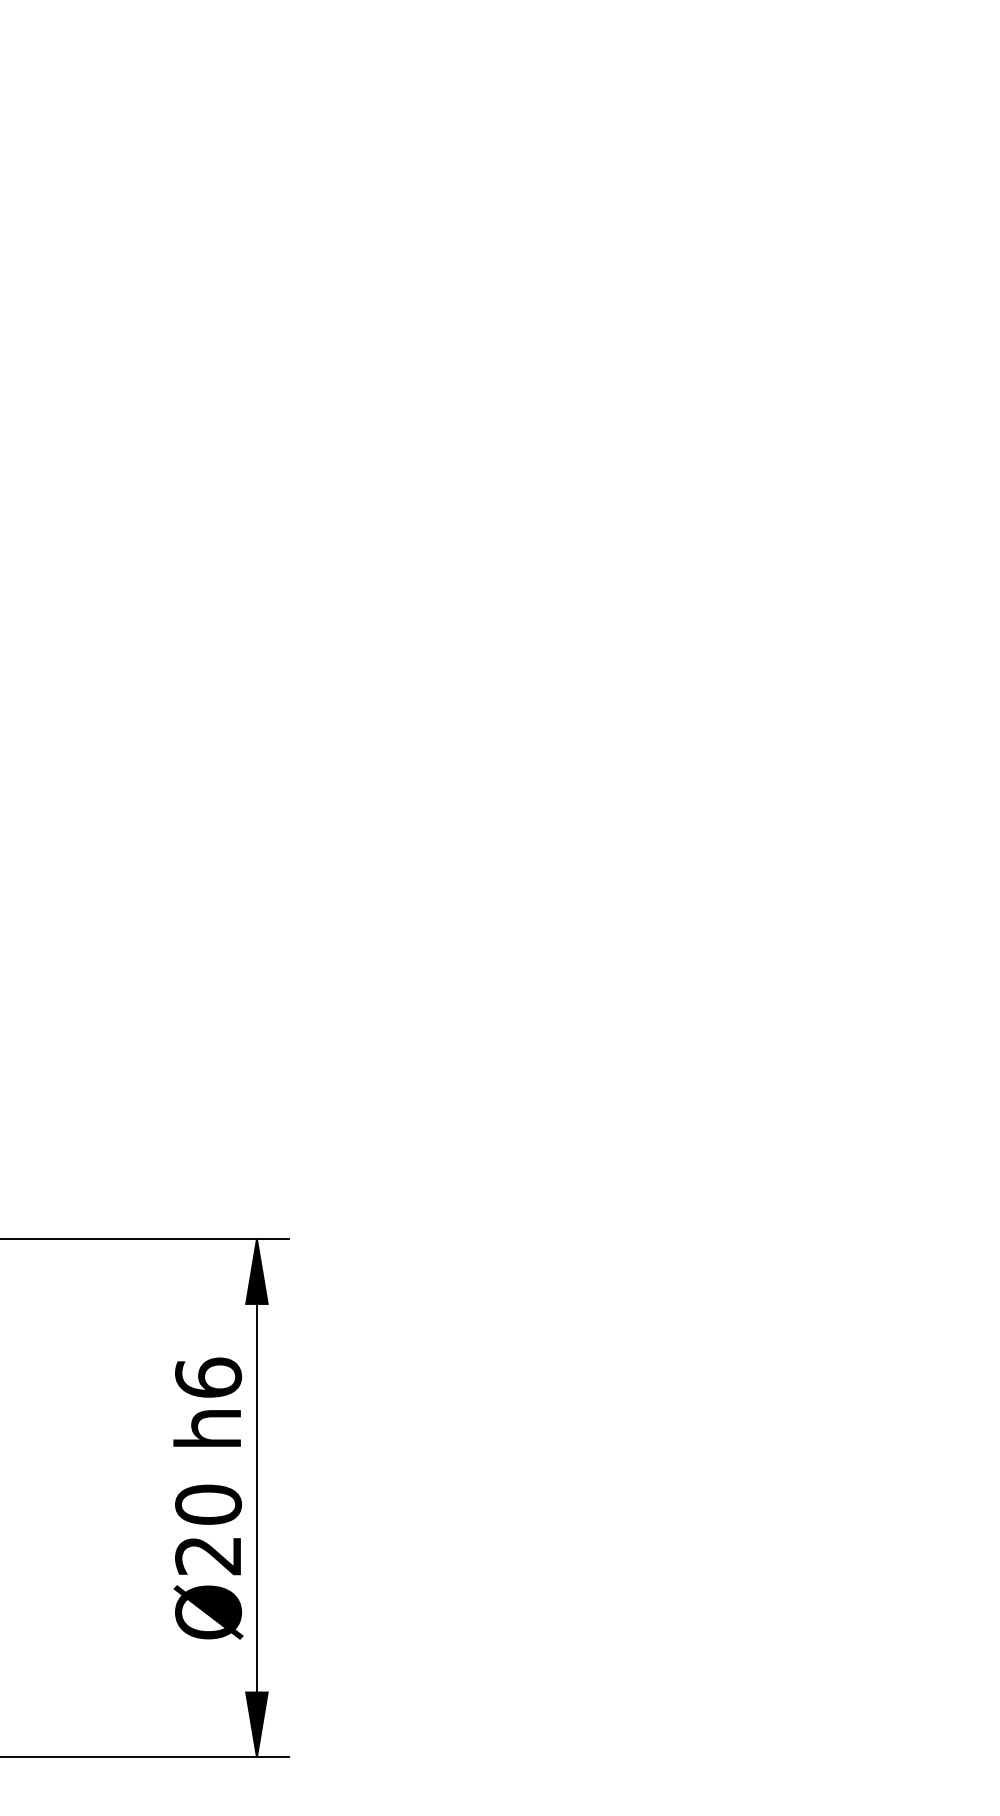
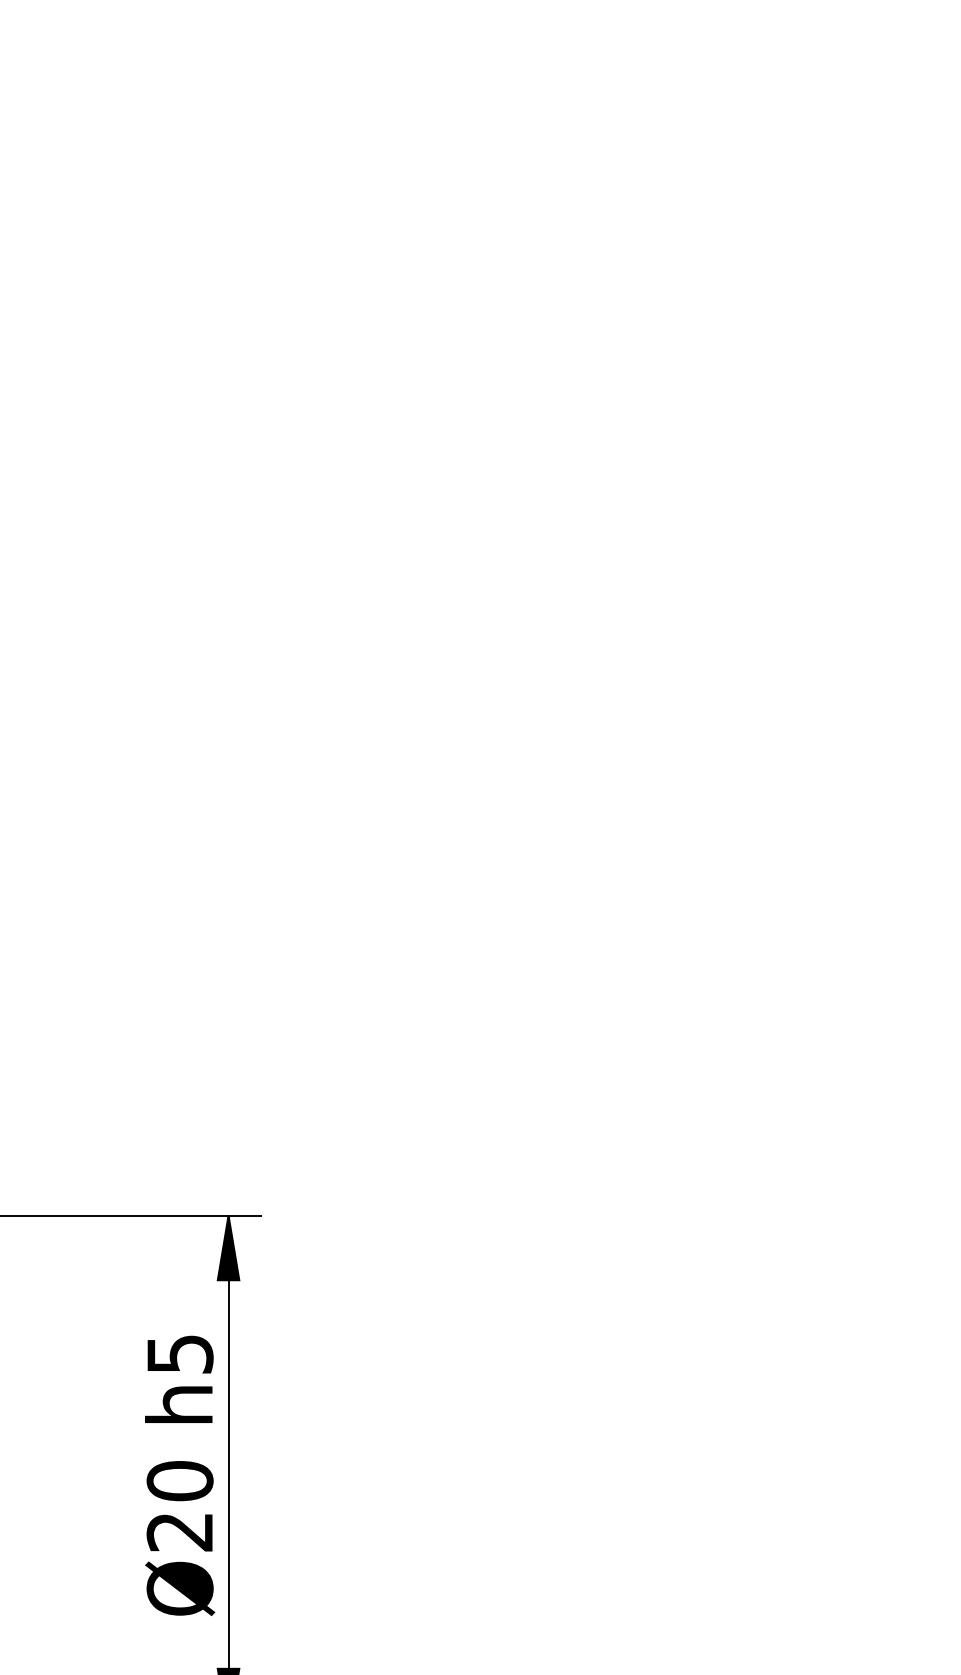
text: (208, 1377) -> (180, 1353), h6 -> h5

